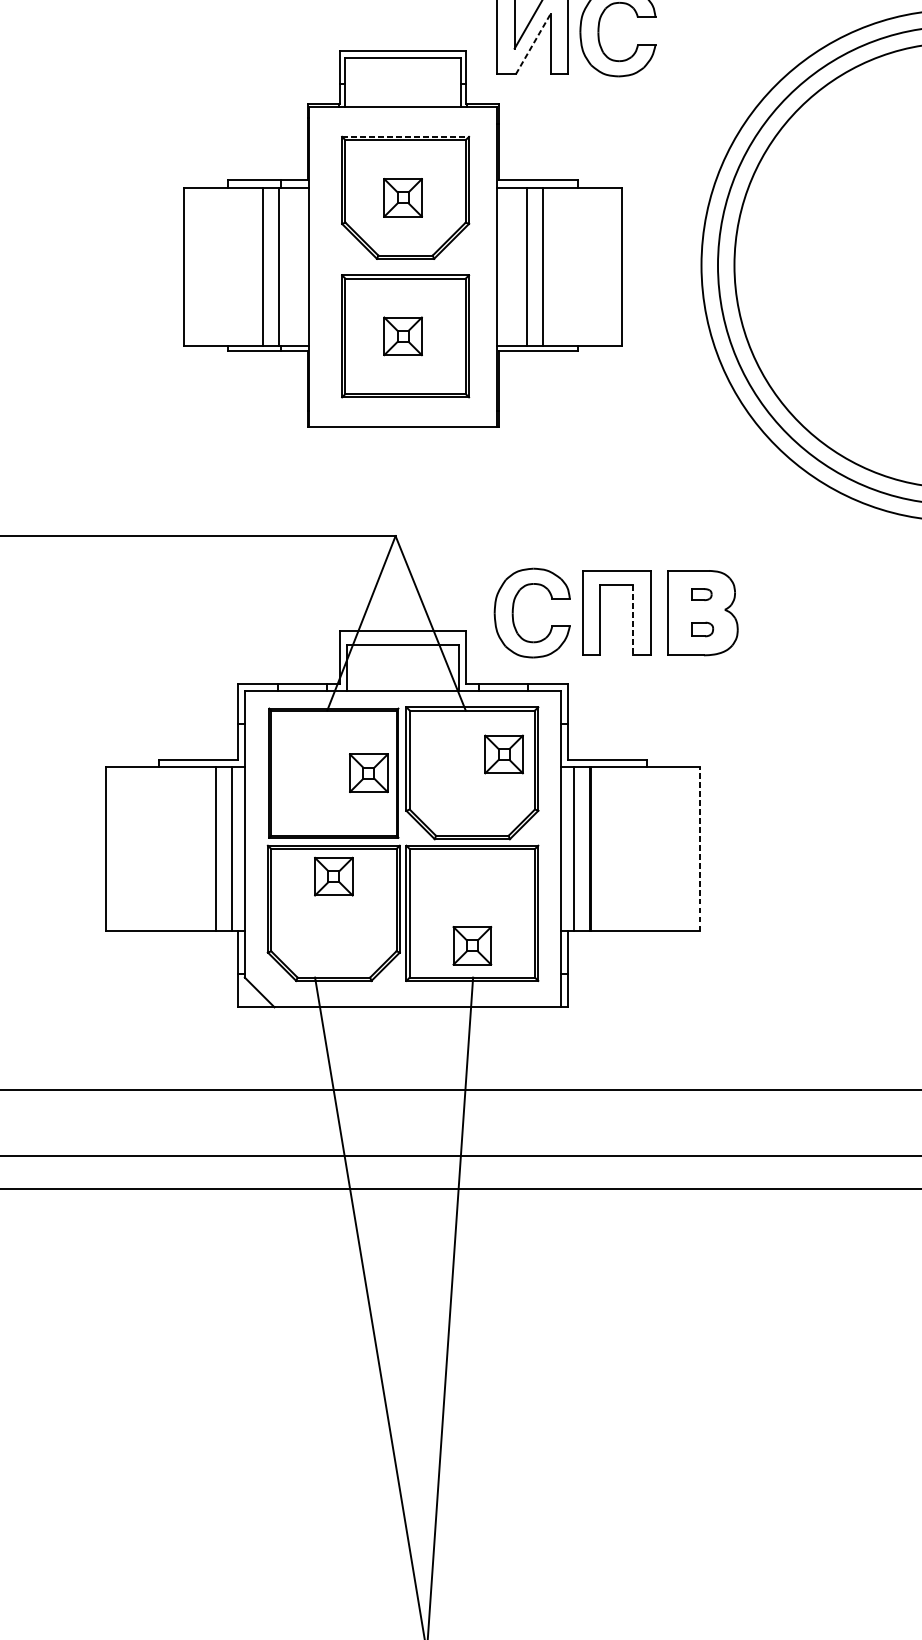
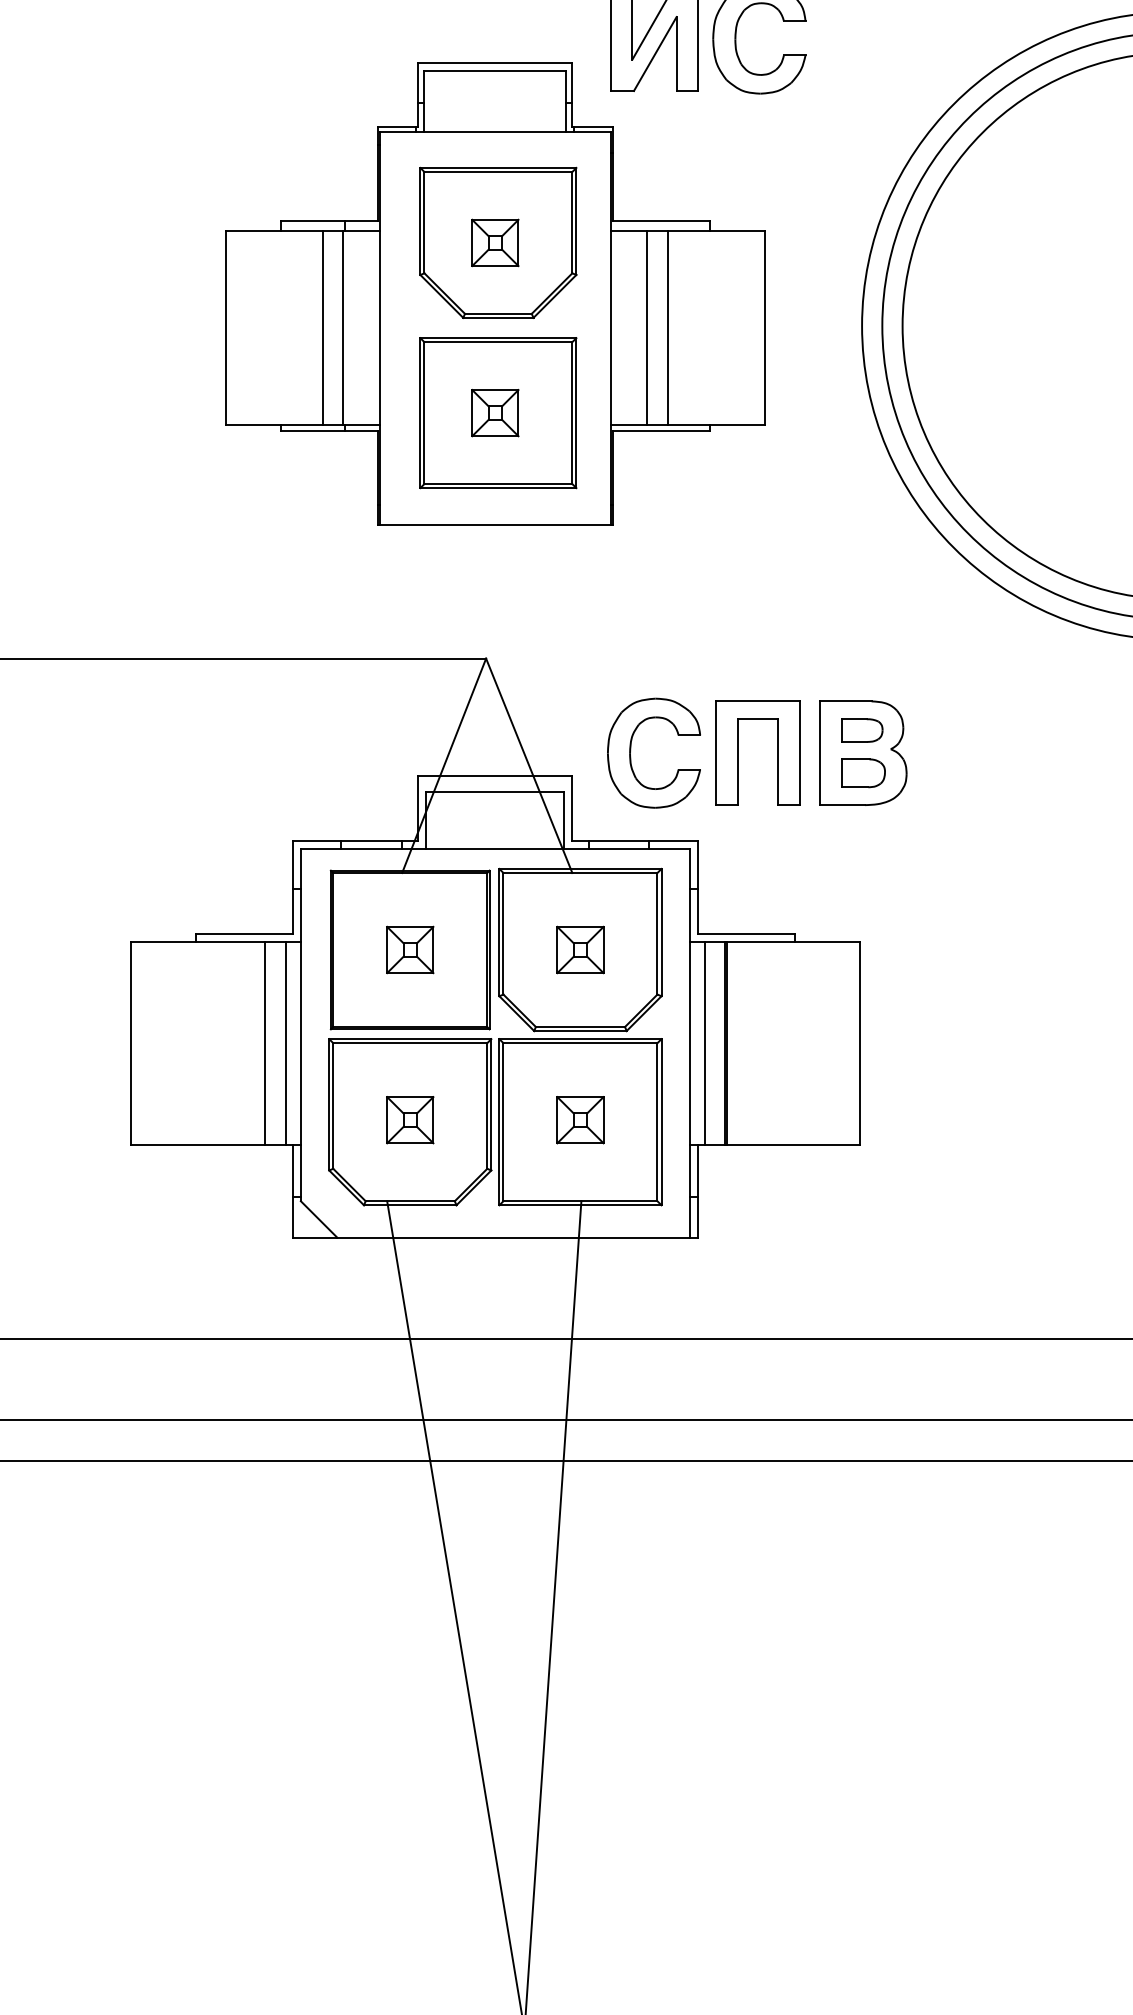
line: (533, 44) -> (655, 54), dashed -> solid
line: (405, 136) -> (498, 167), dashed -> solid
part: (701, 594) -> (862, 730), size x1.67
line: (633, 620) -> (778, 762), dashed -> solid
part: (702, 629) -> (863, 773), size x1.67
part: (504, 754) -> (580, 949), moved
part: (369, 772) -> (410, 949), moved
line: (700, 848) -> (860, 1042), dashed -> solid
part: (334, 876) -> (410, 1120), moved
part: (472, 946) -> (580, 1120), moved

